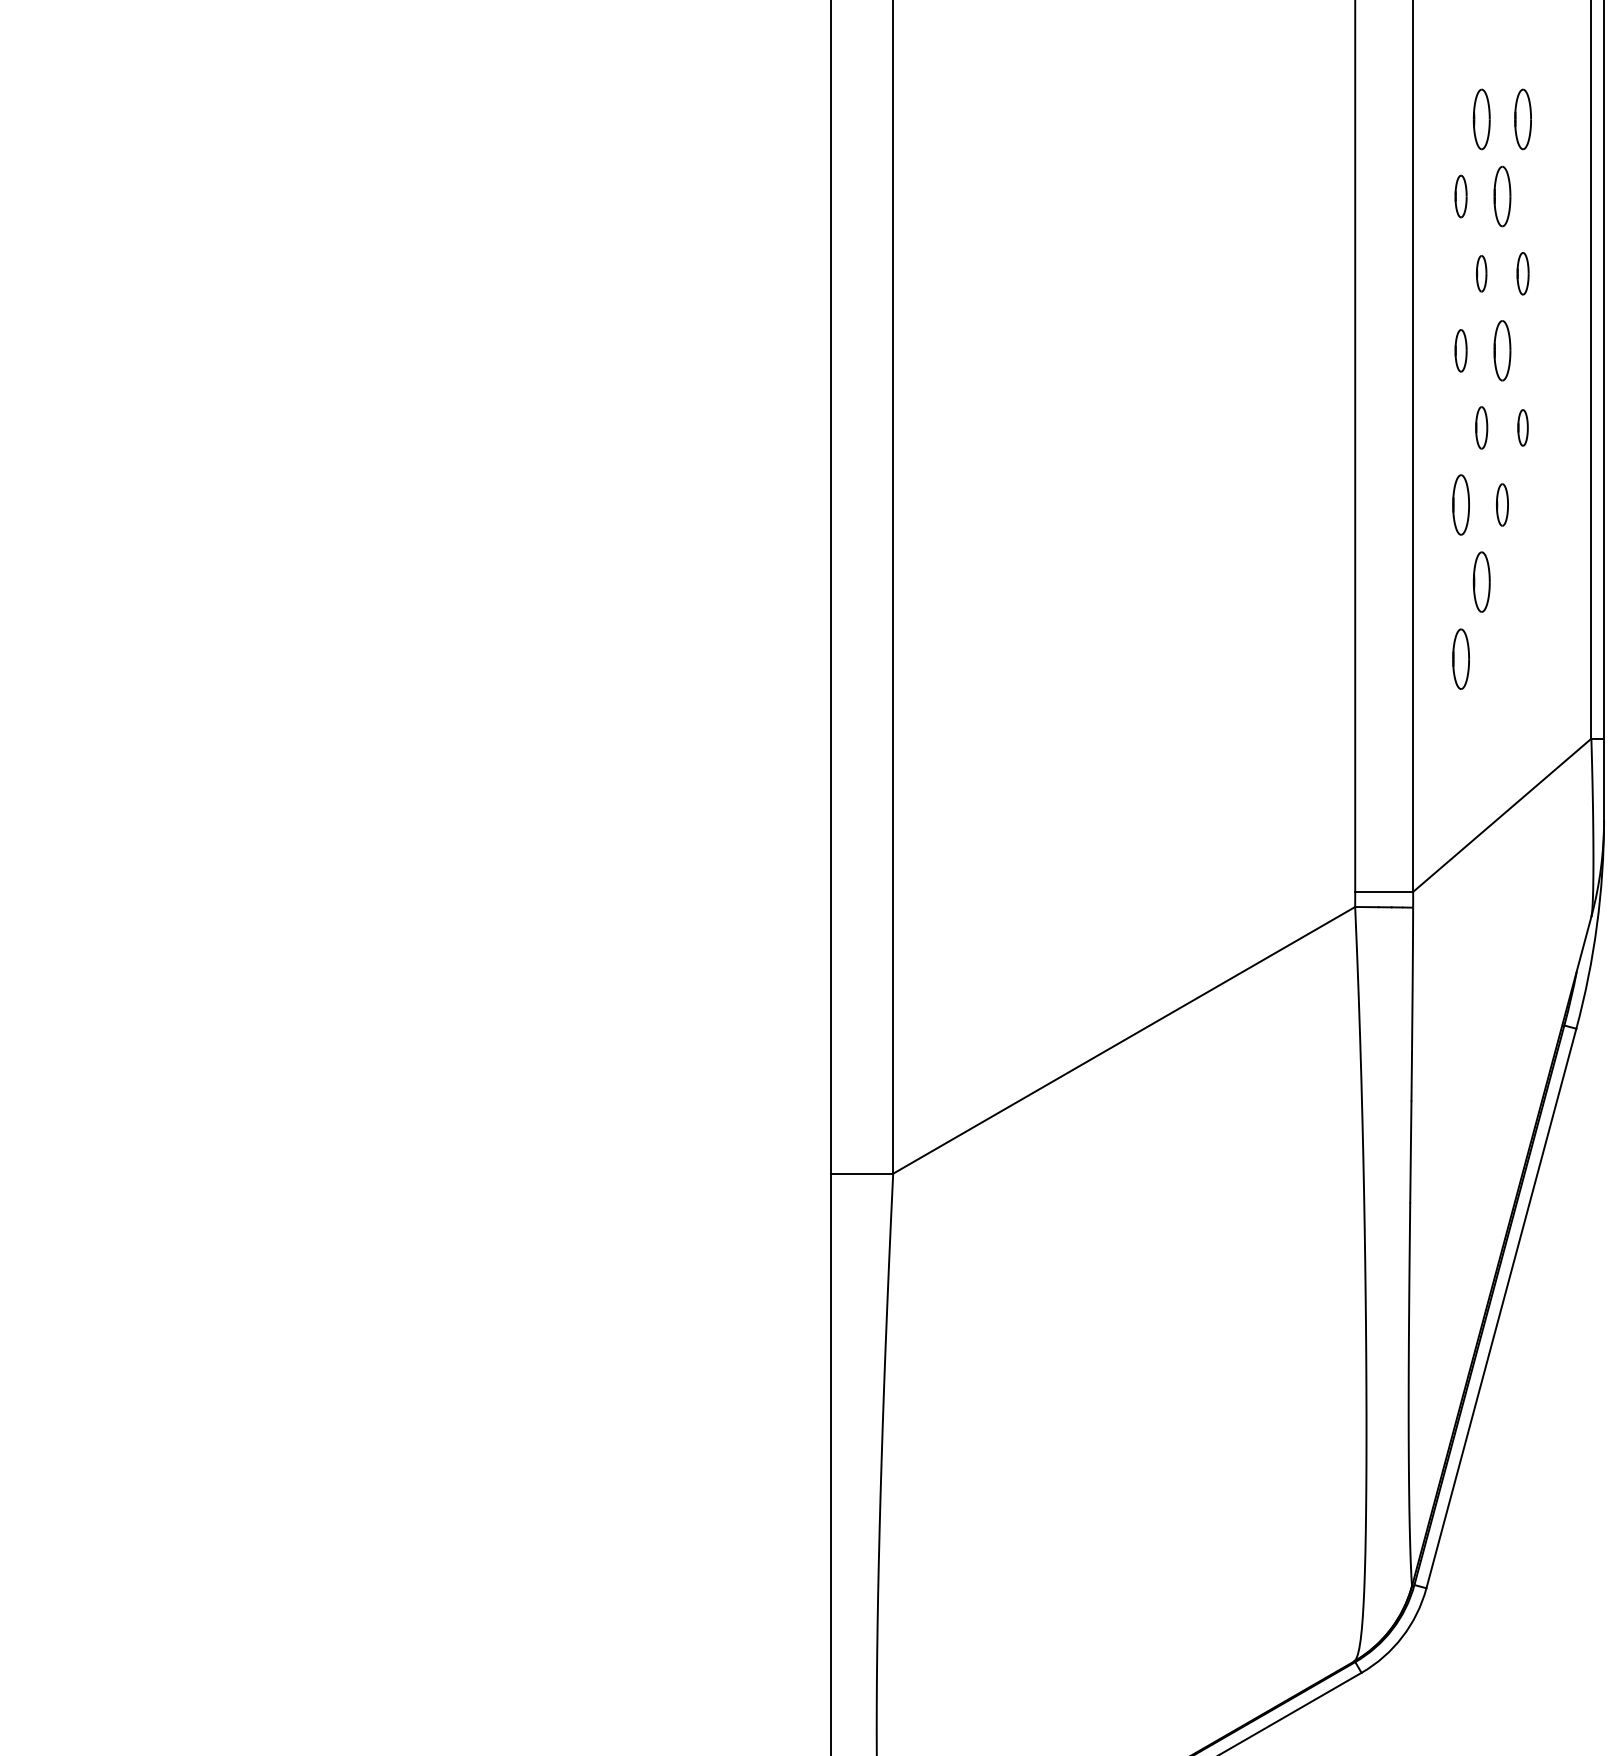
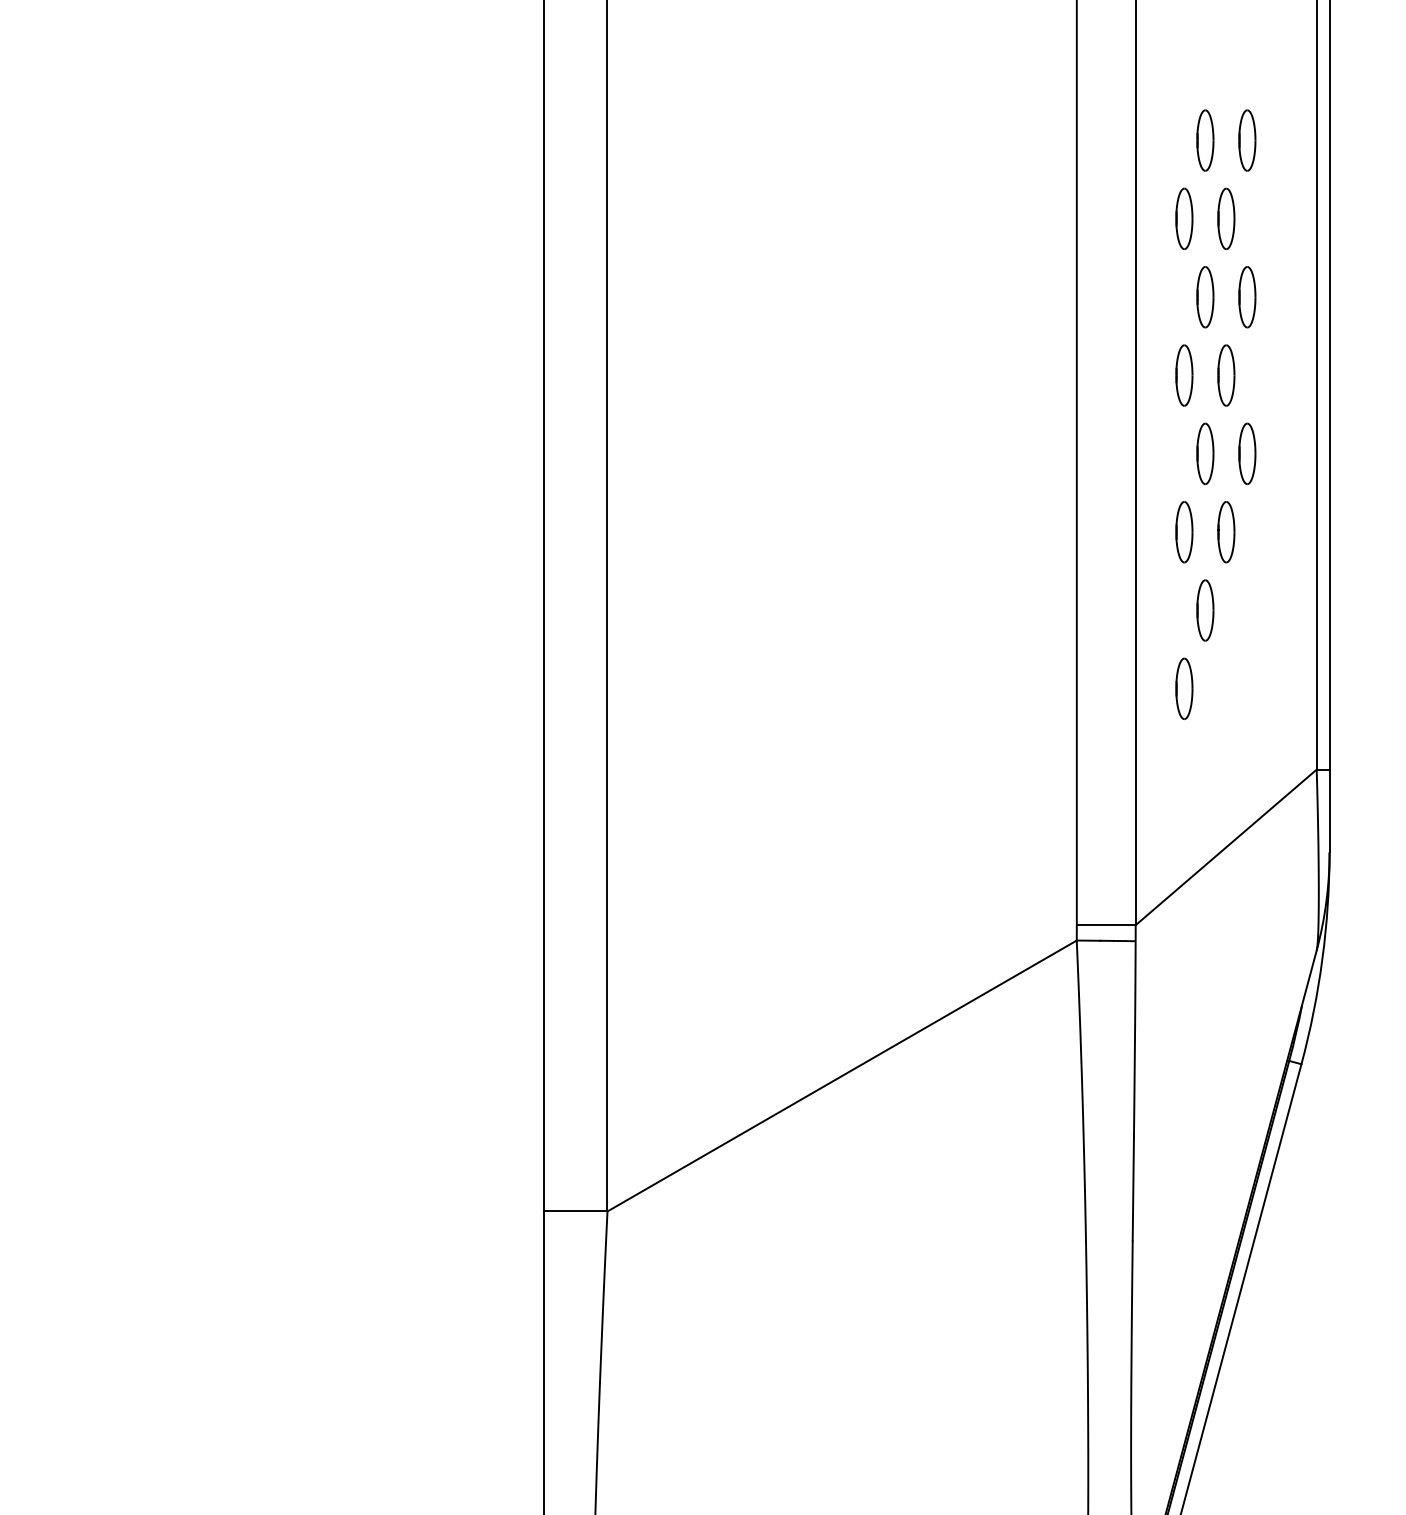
part: (1460, 196) -> (1183, 218), size x1.43
part: (1481, 273) -> (1205, 297), size x1.67
part: (1522, 273) -> (1246, 297), size x1.43
part: (1460, 350) -> (1183, 375), size x1.43
part: (1481, 427) -> (1205, 453), size x1.43
part: (1522, 427) -> (1246, 453), size x1.67
part: (1502, 504) -> (1226, 531), size x1.43

